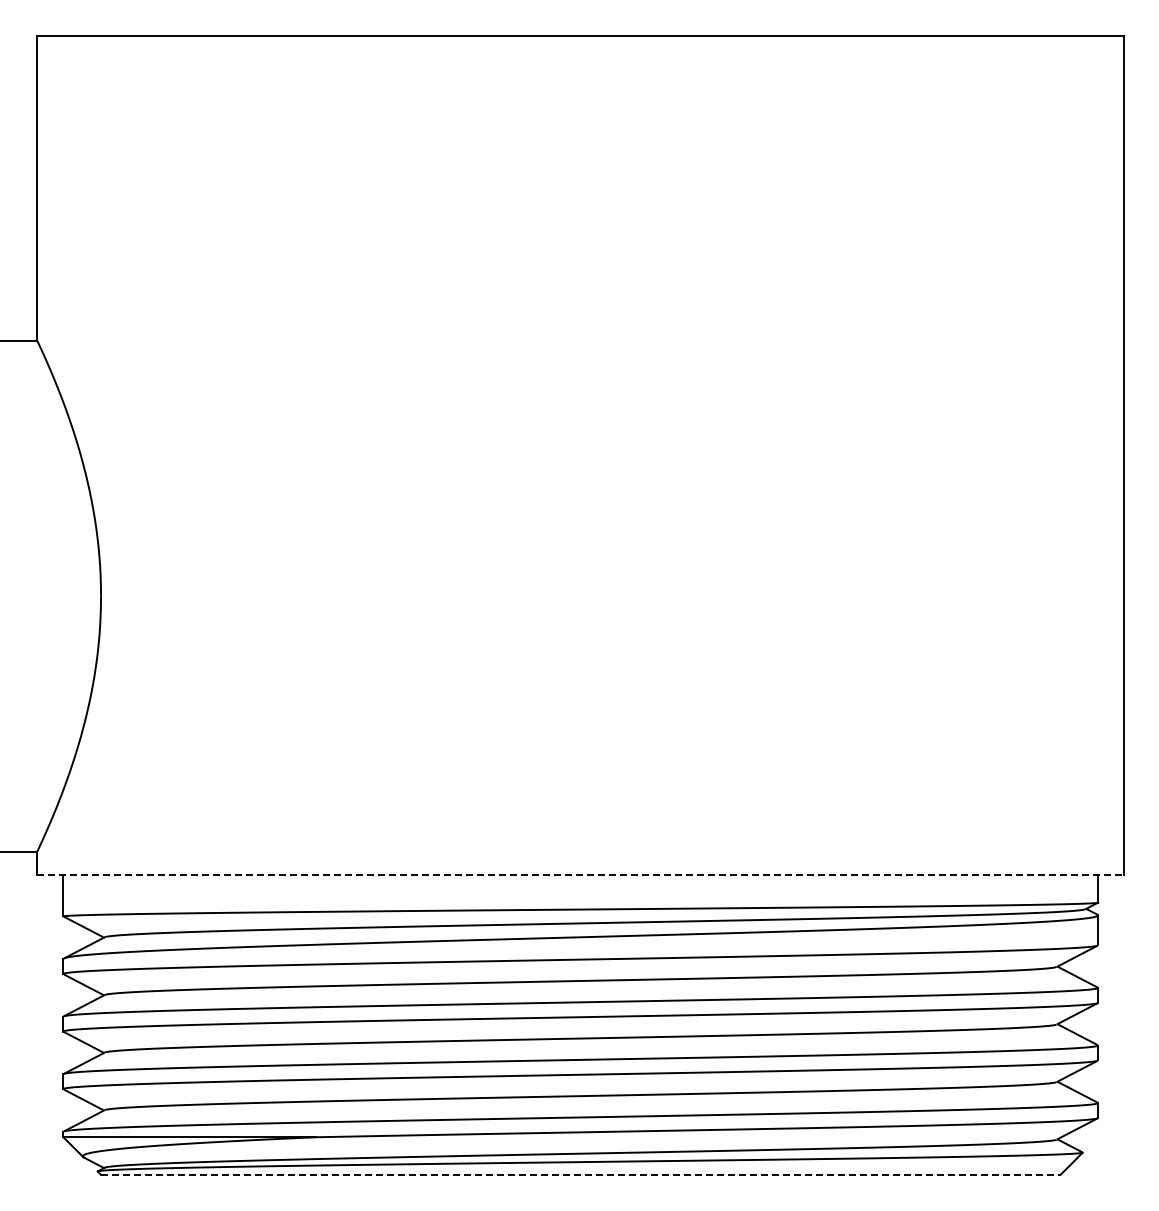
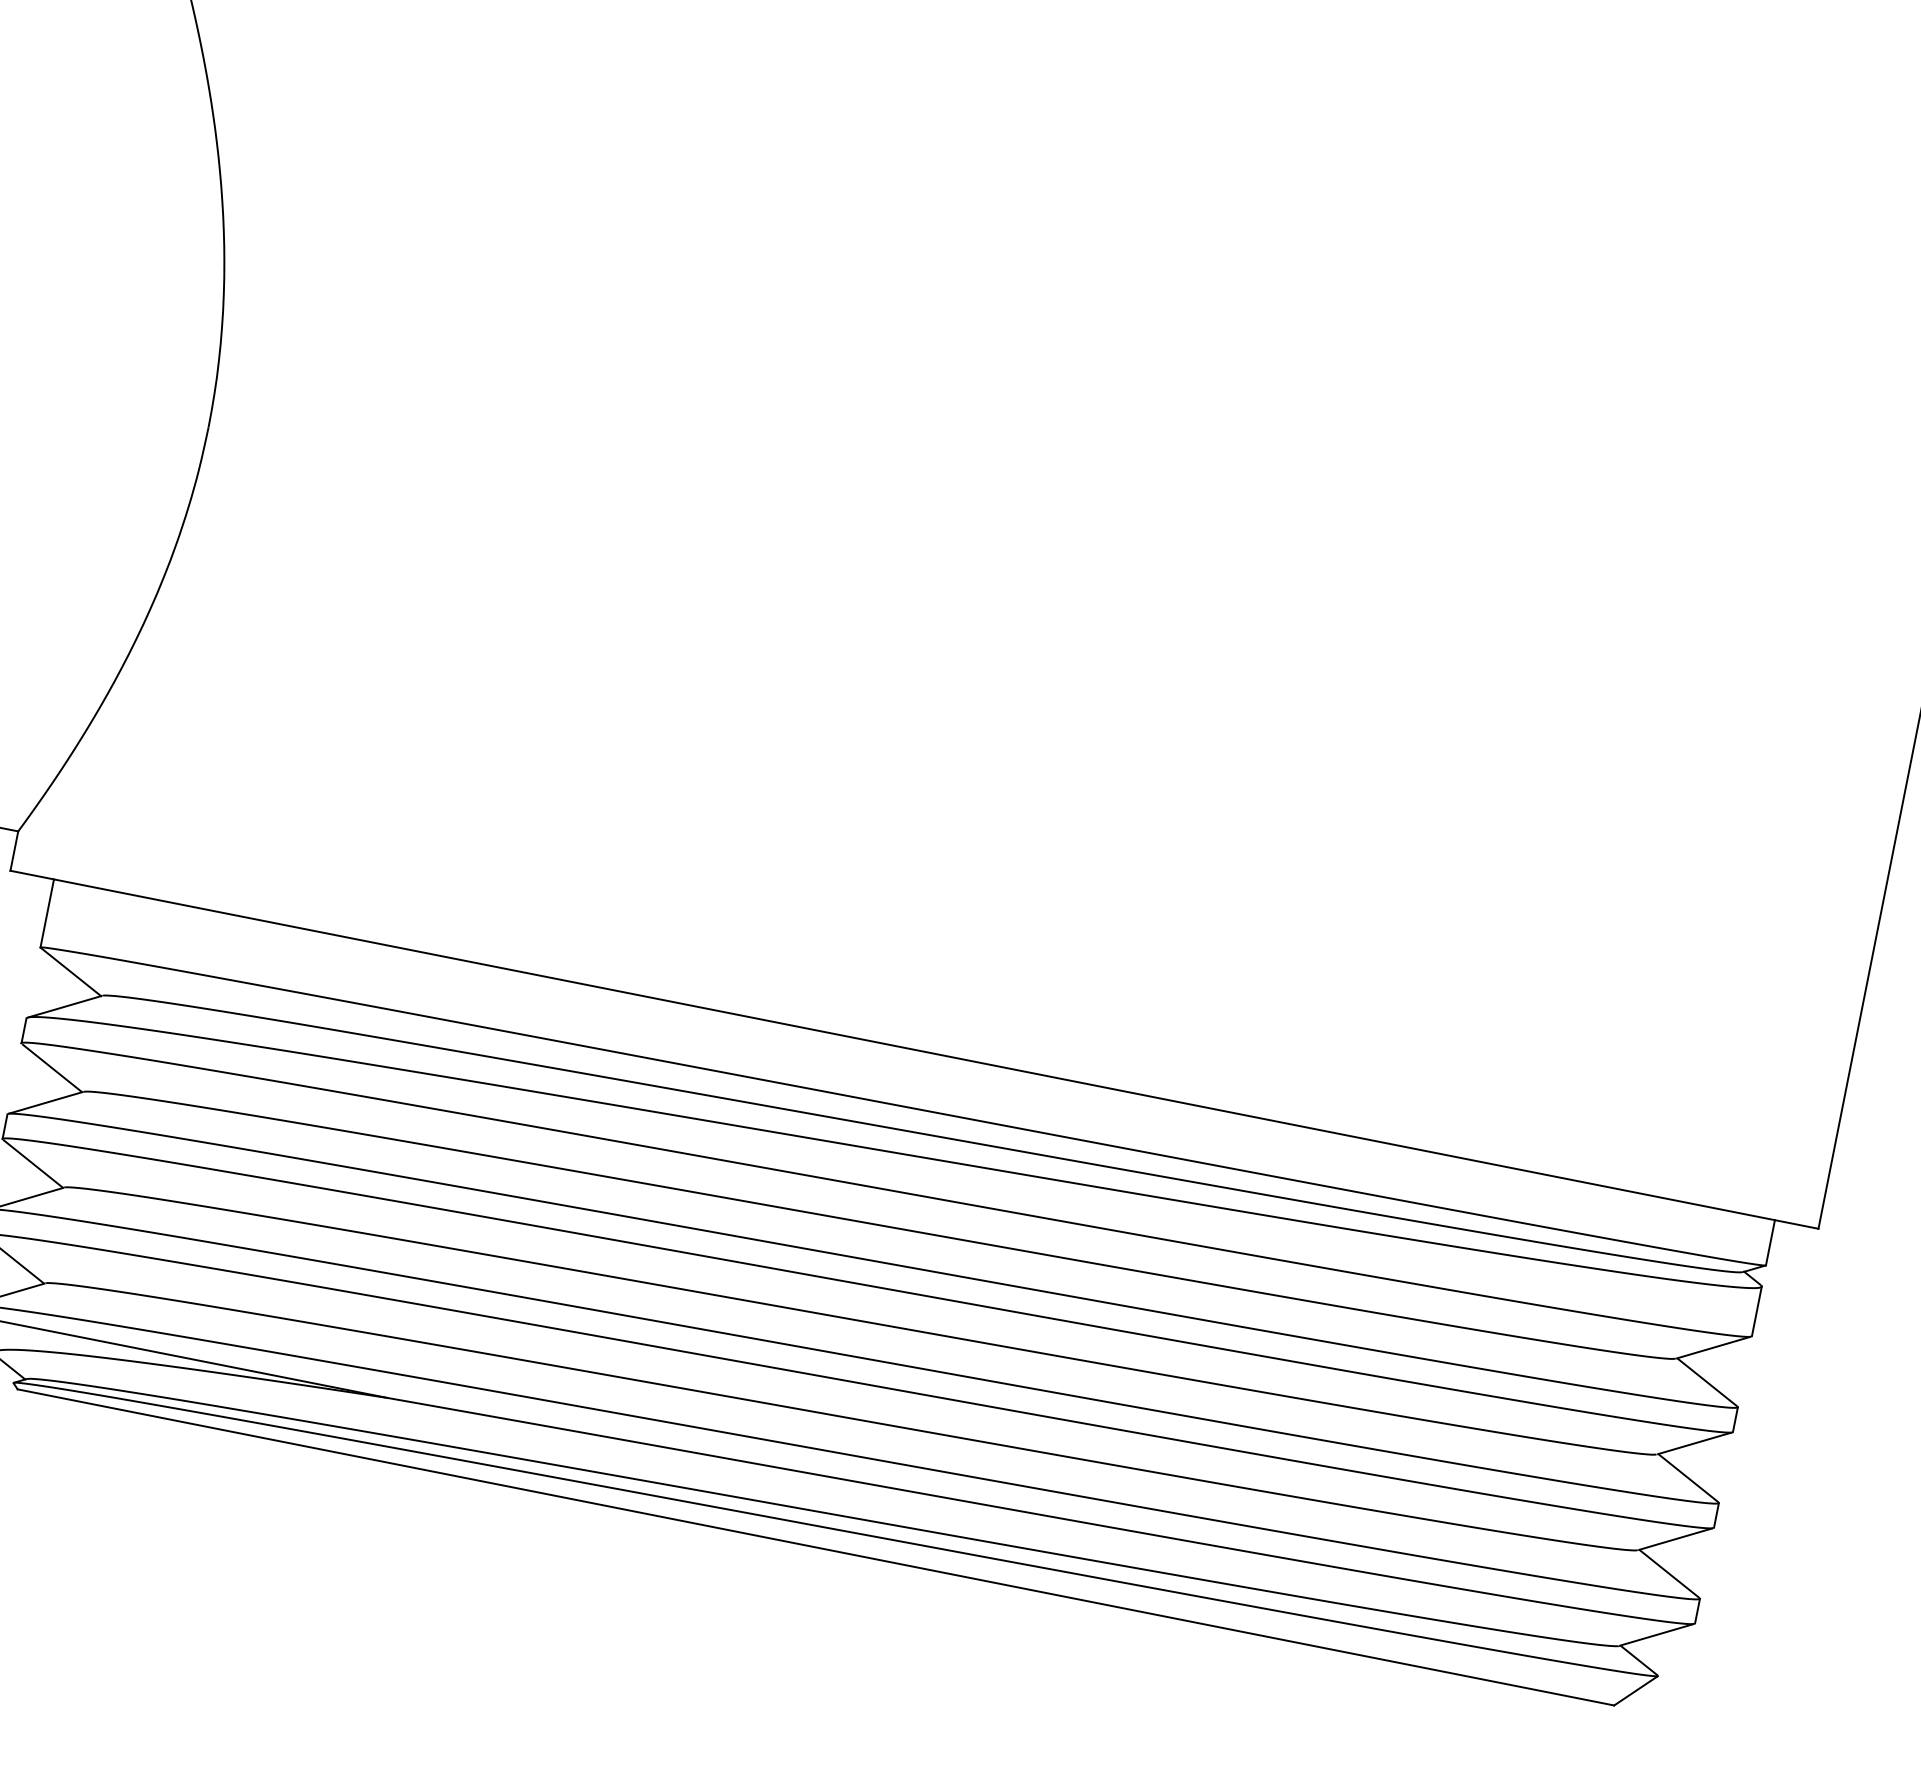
line: (580, 875) -> (913, 1049), dashed -> solid
line: (580, 1174) -> (815, 1547), dashed -> solid

